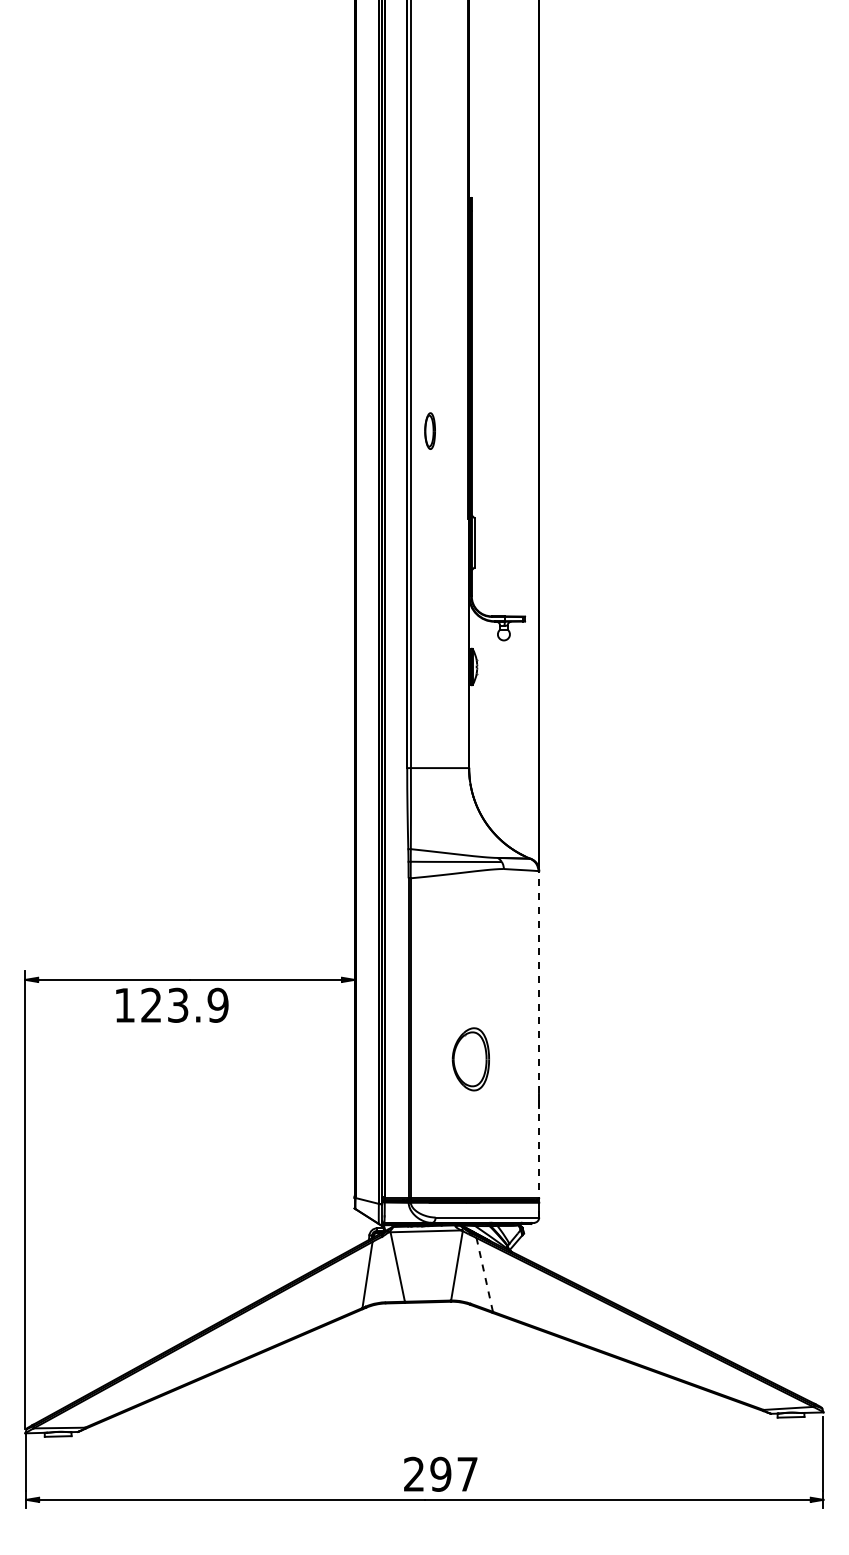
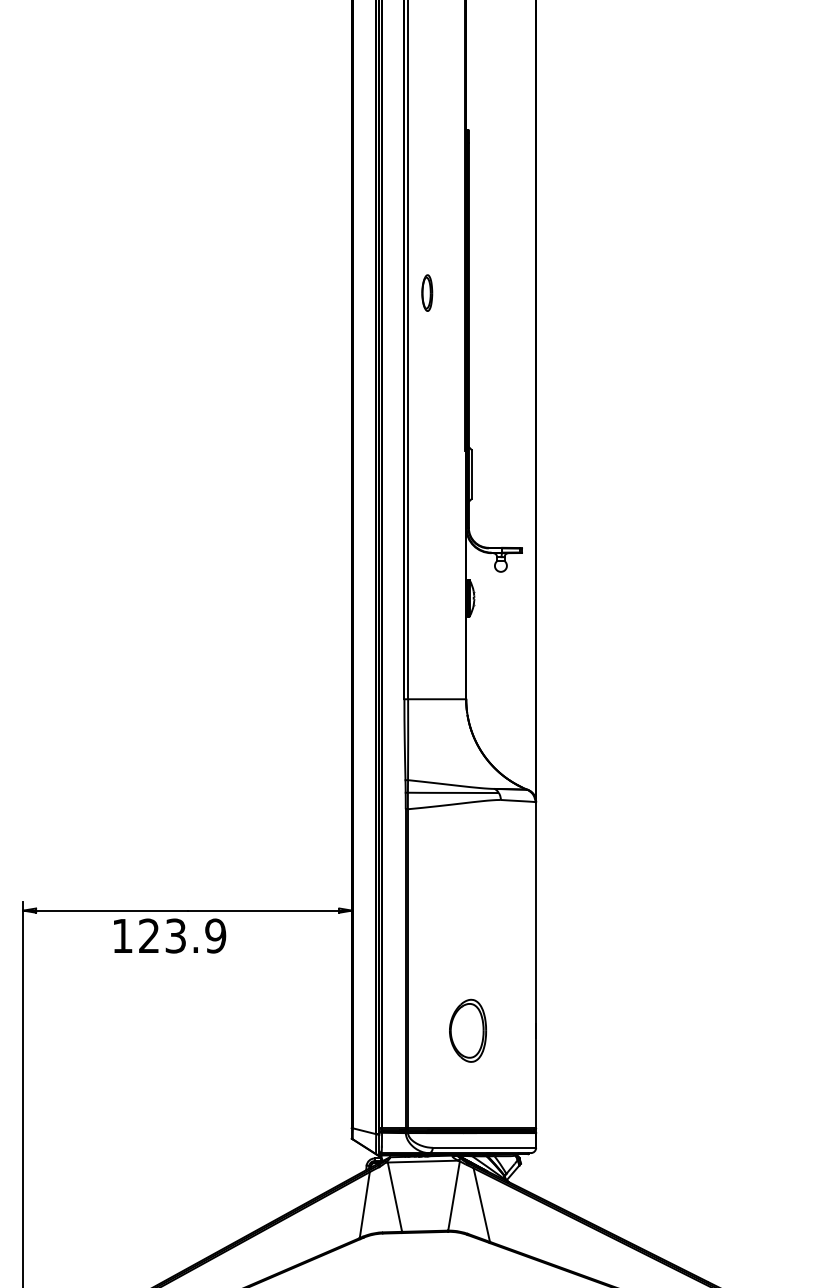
part: (429, 430) -> (426, 292), moved
line: (539, 1043) -> (536, 974), dashed -> solid
part: (470, 1059) -> (467, 1030), moved
line: (484, 1274) -> (481, 1204), dashed -> solid

